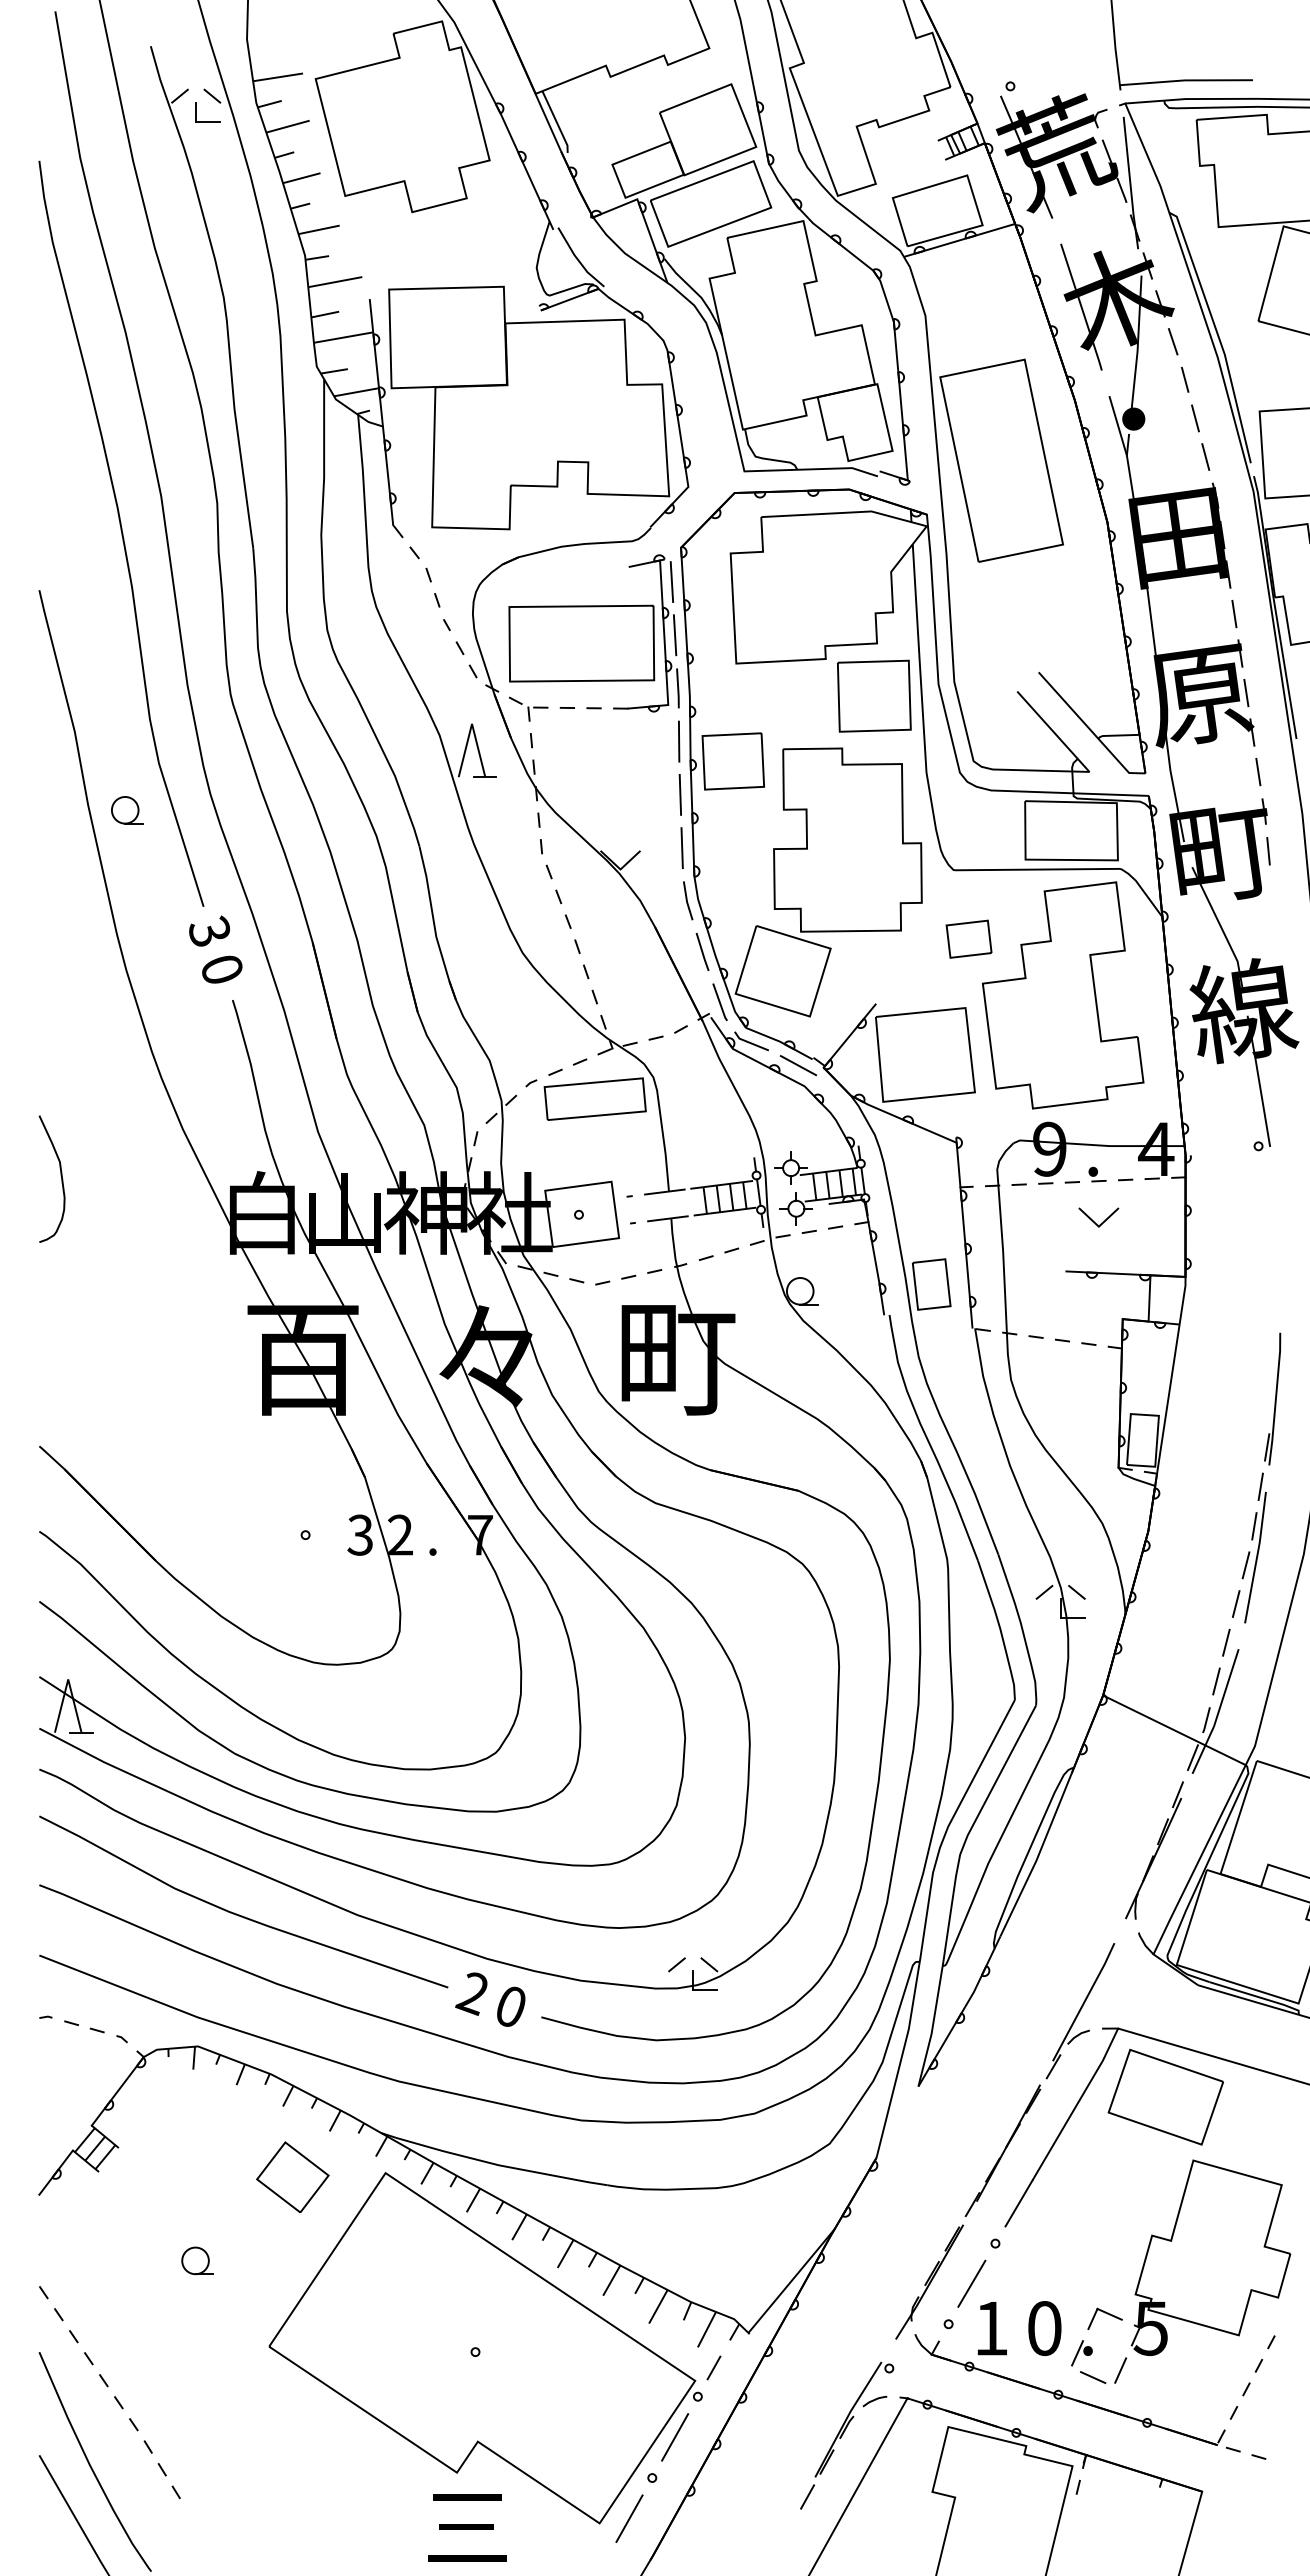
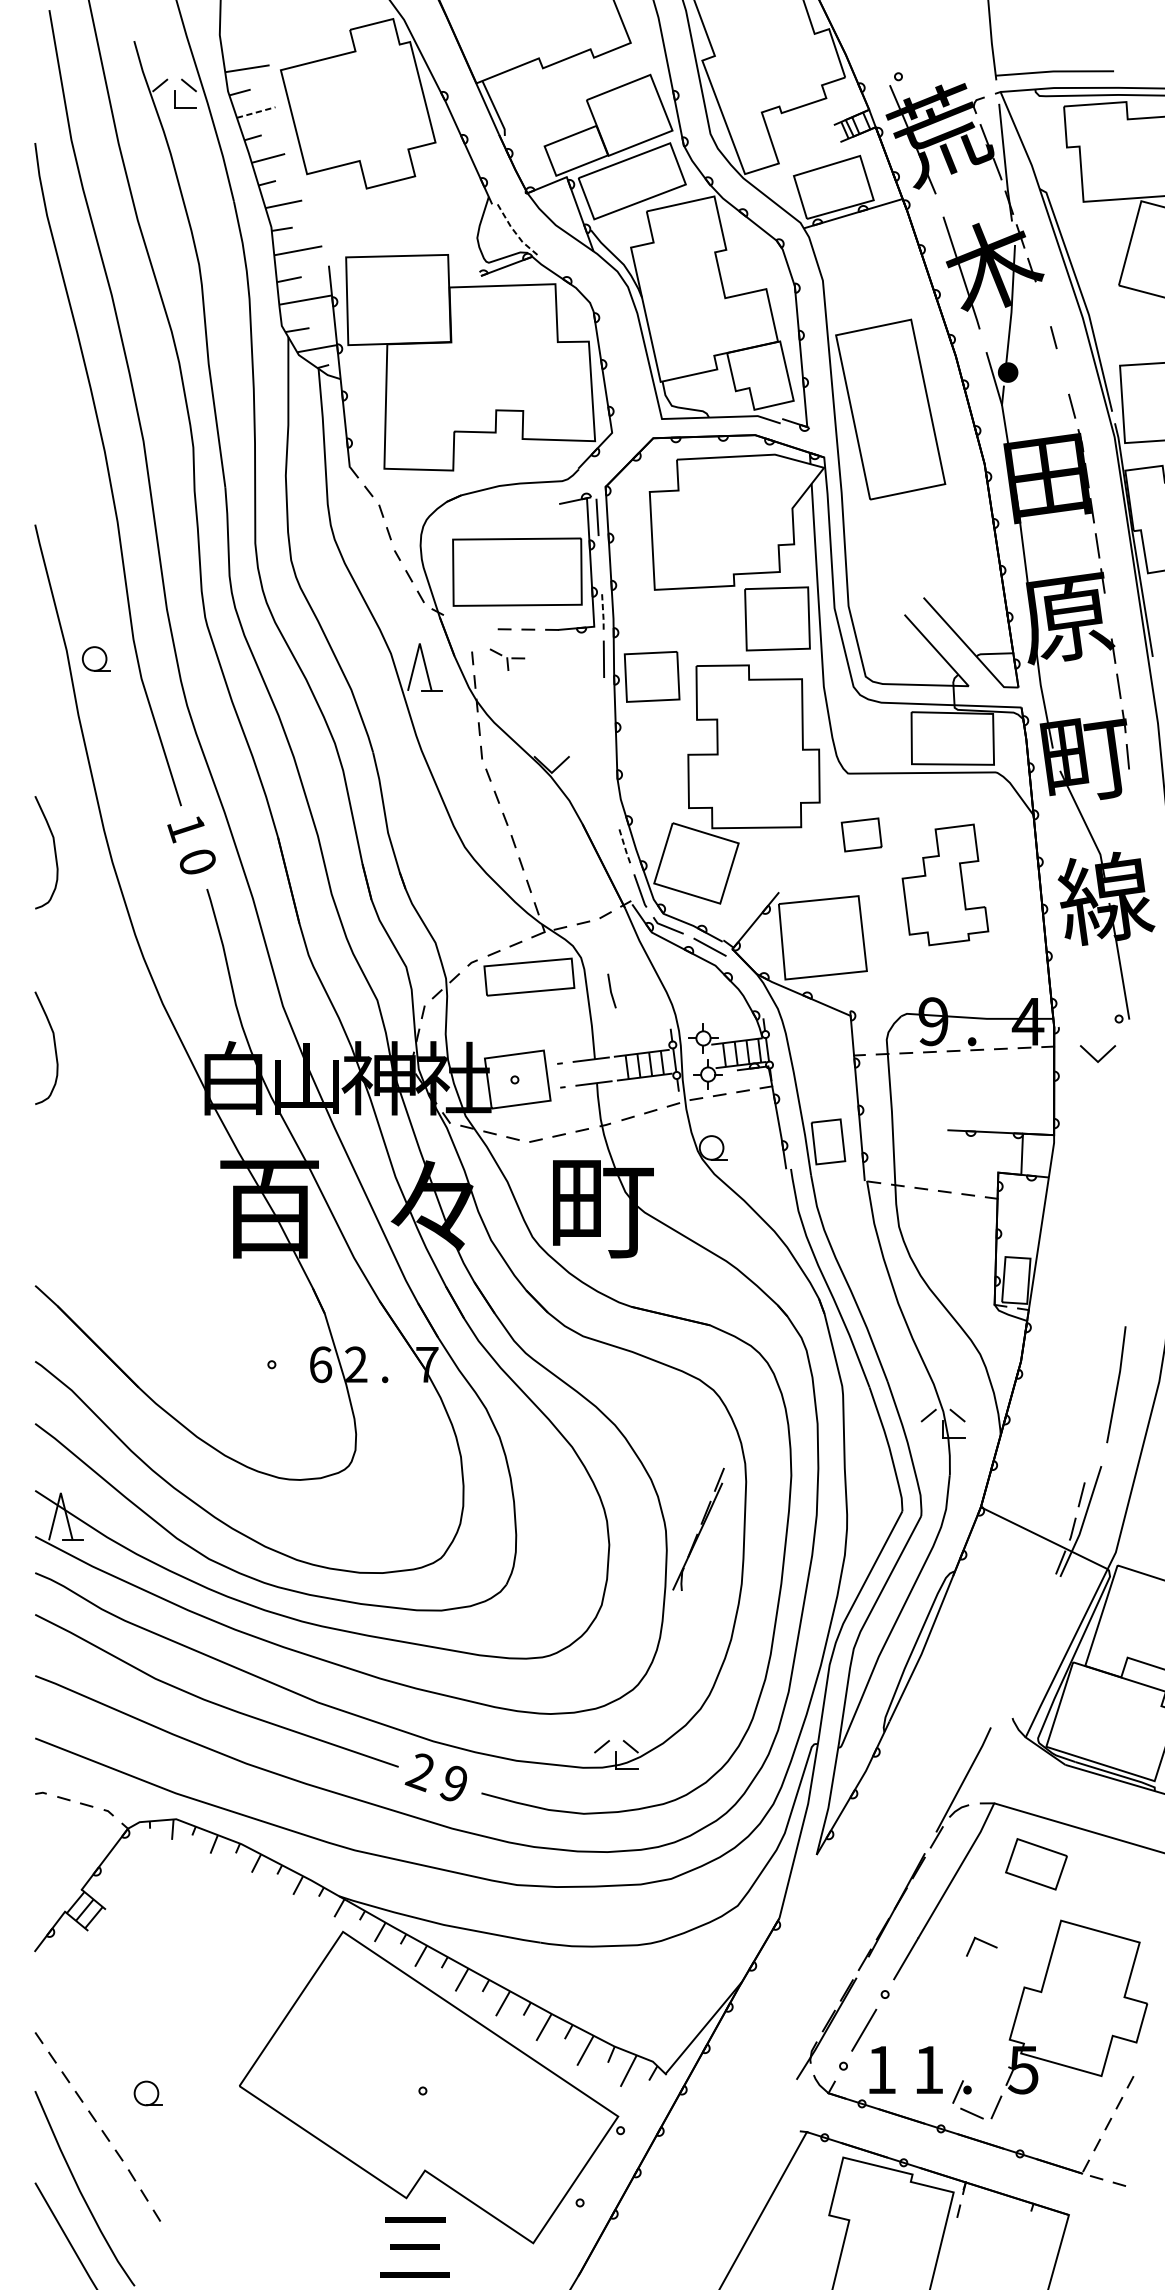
line: (288, 126) -> (256, 112), solid -> dashed
line: (577, 259) -> (513, 230), solid -> dashed
line: (1172, 341) -> (1042, 303), removed
line: (1195, 418) -> (1063, 372), removed
line: (674, 635) -> (599, 564), removed
line: (678, 688) -> (603, 612), solid -> dashed
line: (1246, 692) -> (1108, 615), removed
part: (528, 708) -> (507, 659), moved
line: (679, 794) -> (604, 706), removed
part: (127, 810) -> (96, 659), moved
line: (681, 848) -> (606, 754), removed
line: (687, 900) -> (611, 990), moved
text: (209, 931) -> (186, 828), 3 -> 1
line: (702, 952) -> (624, 846), solid -> dashed
curve: (60, 956) -> (53, 850), added
part: (1063, 995) -> (945, 884), size x0.6
line: (1094, 1221) -> (1094, 1057), moved
part: (1272, 1398) -> (1131, 1243), removed
line: (1260, 1486) -> (1120, 1321), removed
line: (1254, 1526) -> (1115, 1357), removed
text: (360, 1534) -> (320, 1364), 3 -> 6
line: (1245, 1565) -> (1107, 1391), removed
line: (1235, 1603) -> (1098, 1425), removed
line: (1226, 1642) -> (1090, 1460), removed
part: (1154, 1850) -> (698, 1529), moved
text: (509, 2006) -> (453, 1783), 0 -> 9
part: (1165, 2096) -> (1036, 1863), size x0.6
part: (292, 2176) -> (260, 1934), removed
part: (197, 2260) -> (148, 2093), moved
part: (1104, 2318) -> (981, 1946), moved
text: (1044, 2328) -> (928, 2070), 0 -> 1
line: (713, 2367) -> (634, 2104), removed
part: (847, 2435) -> (753, 2165), removed
line: (675, 2437) -> (600, 2166), removed
line: (629, 2518) -> (559, 2238), removed

